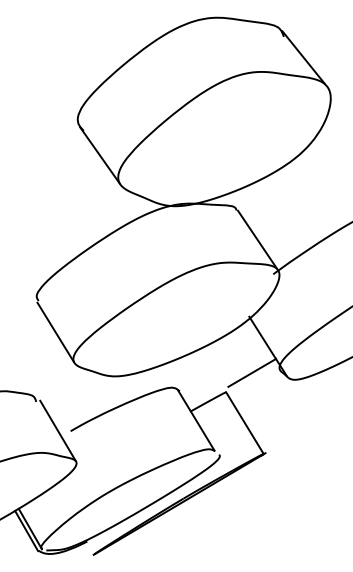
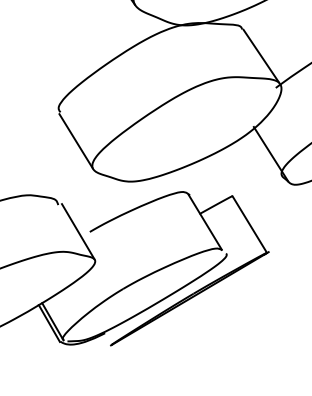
line: (252, 372) -> (256, 178), removed

